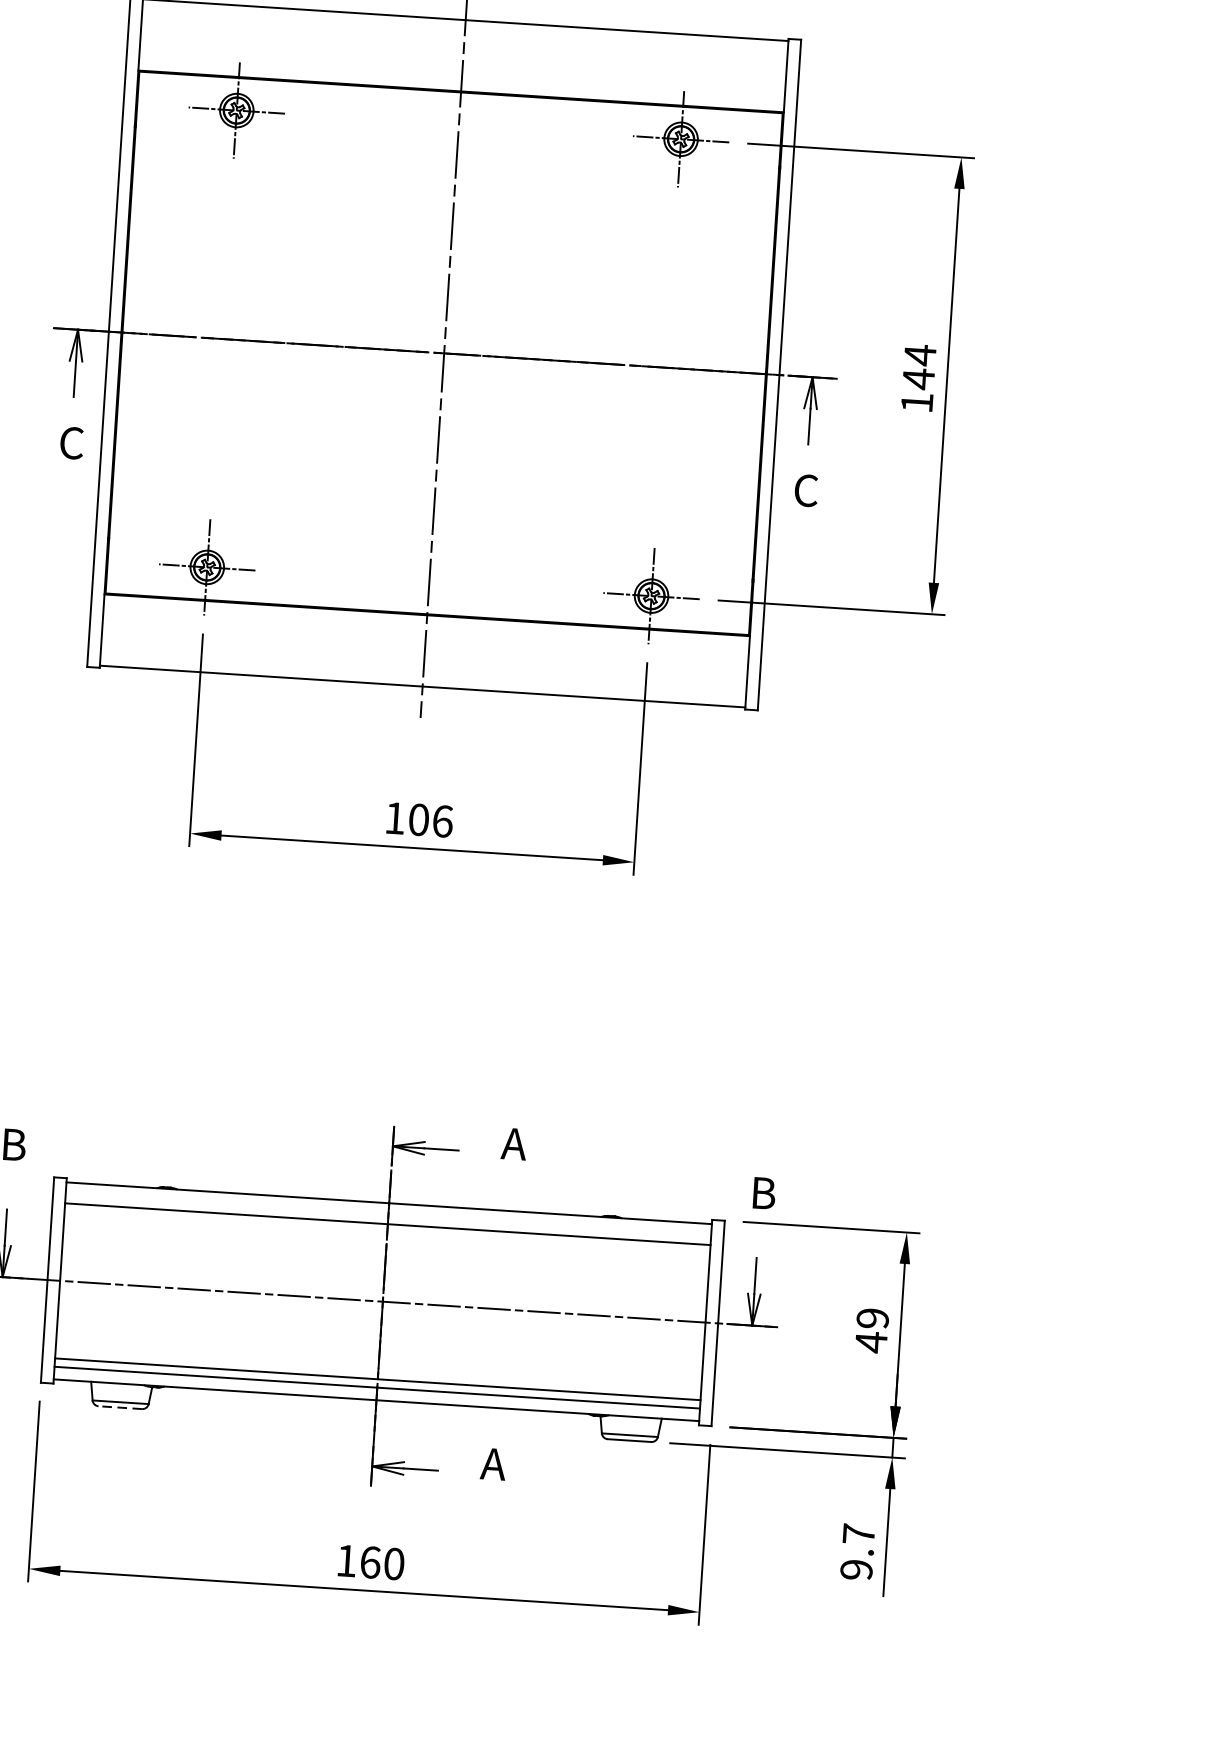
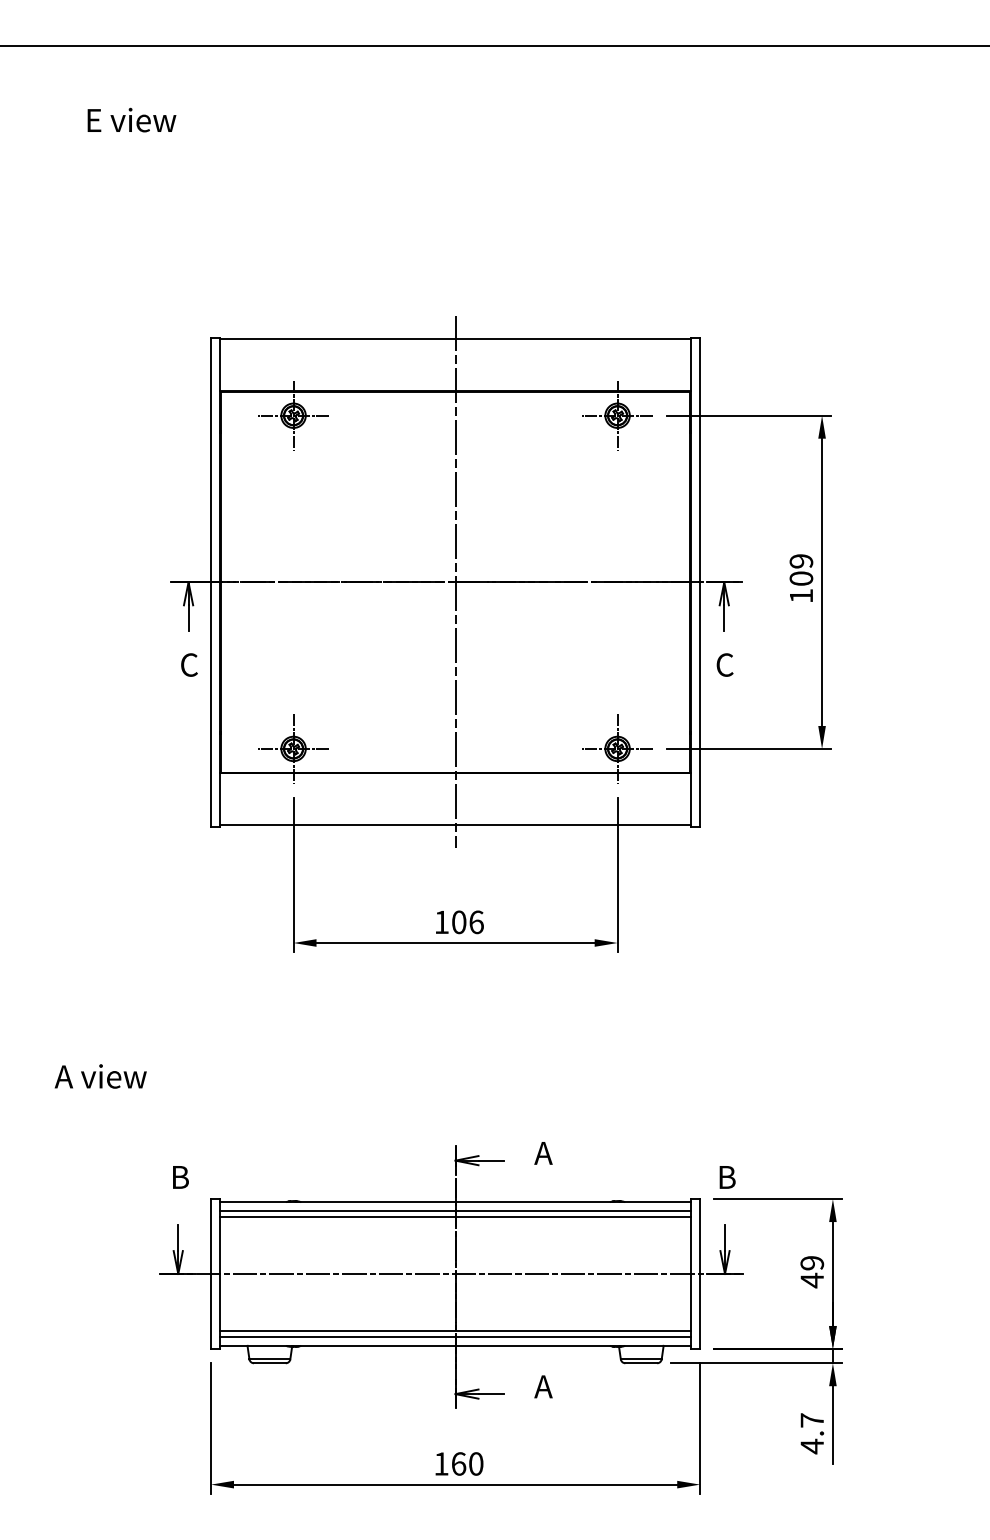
text: (919, 366) -> (801, 569), 144 -> 109
line: (388, 1216) -> (455, 1211), added
line: (119, 1407) -> (269, 1363), dashed -> solid
text: (856, 1569) -> (812, 1446), 9.7 -> 4.7

